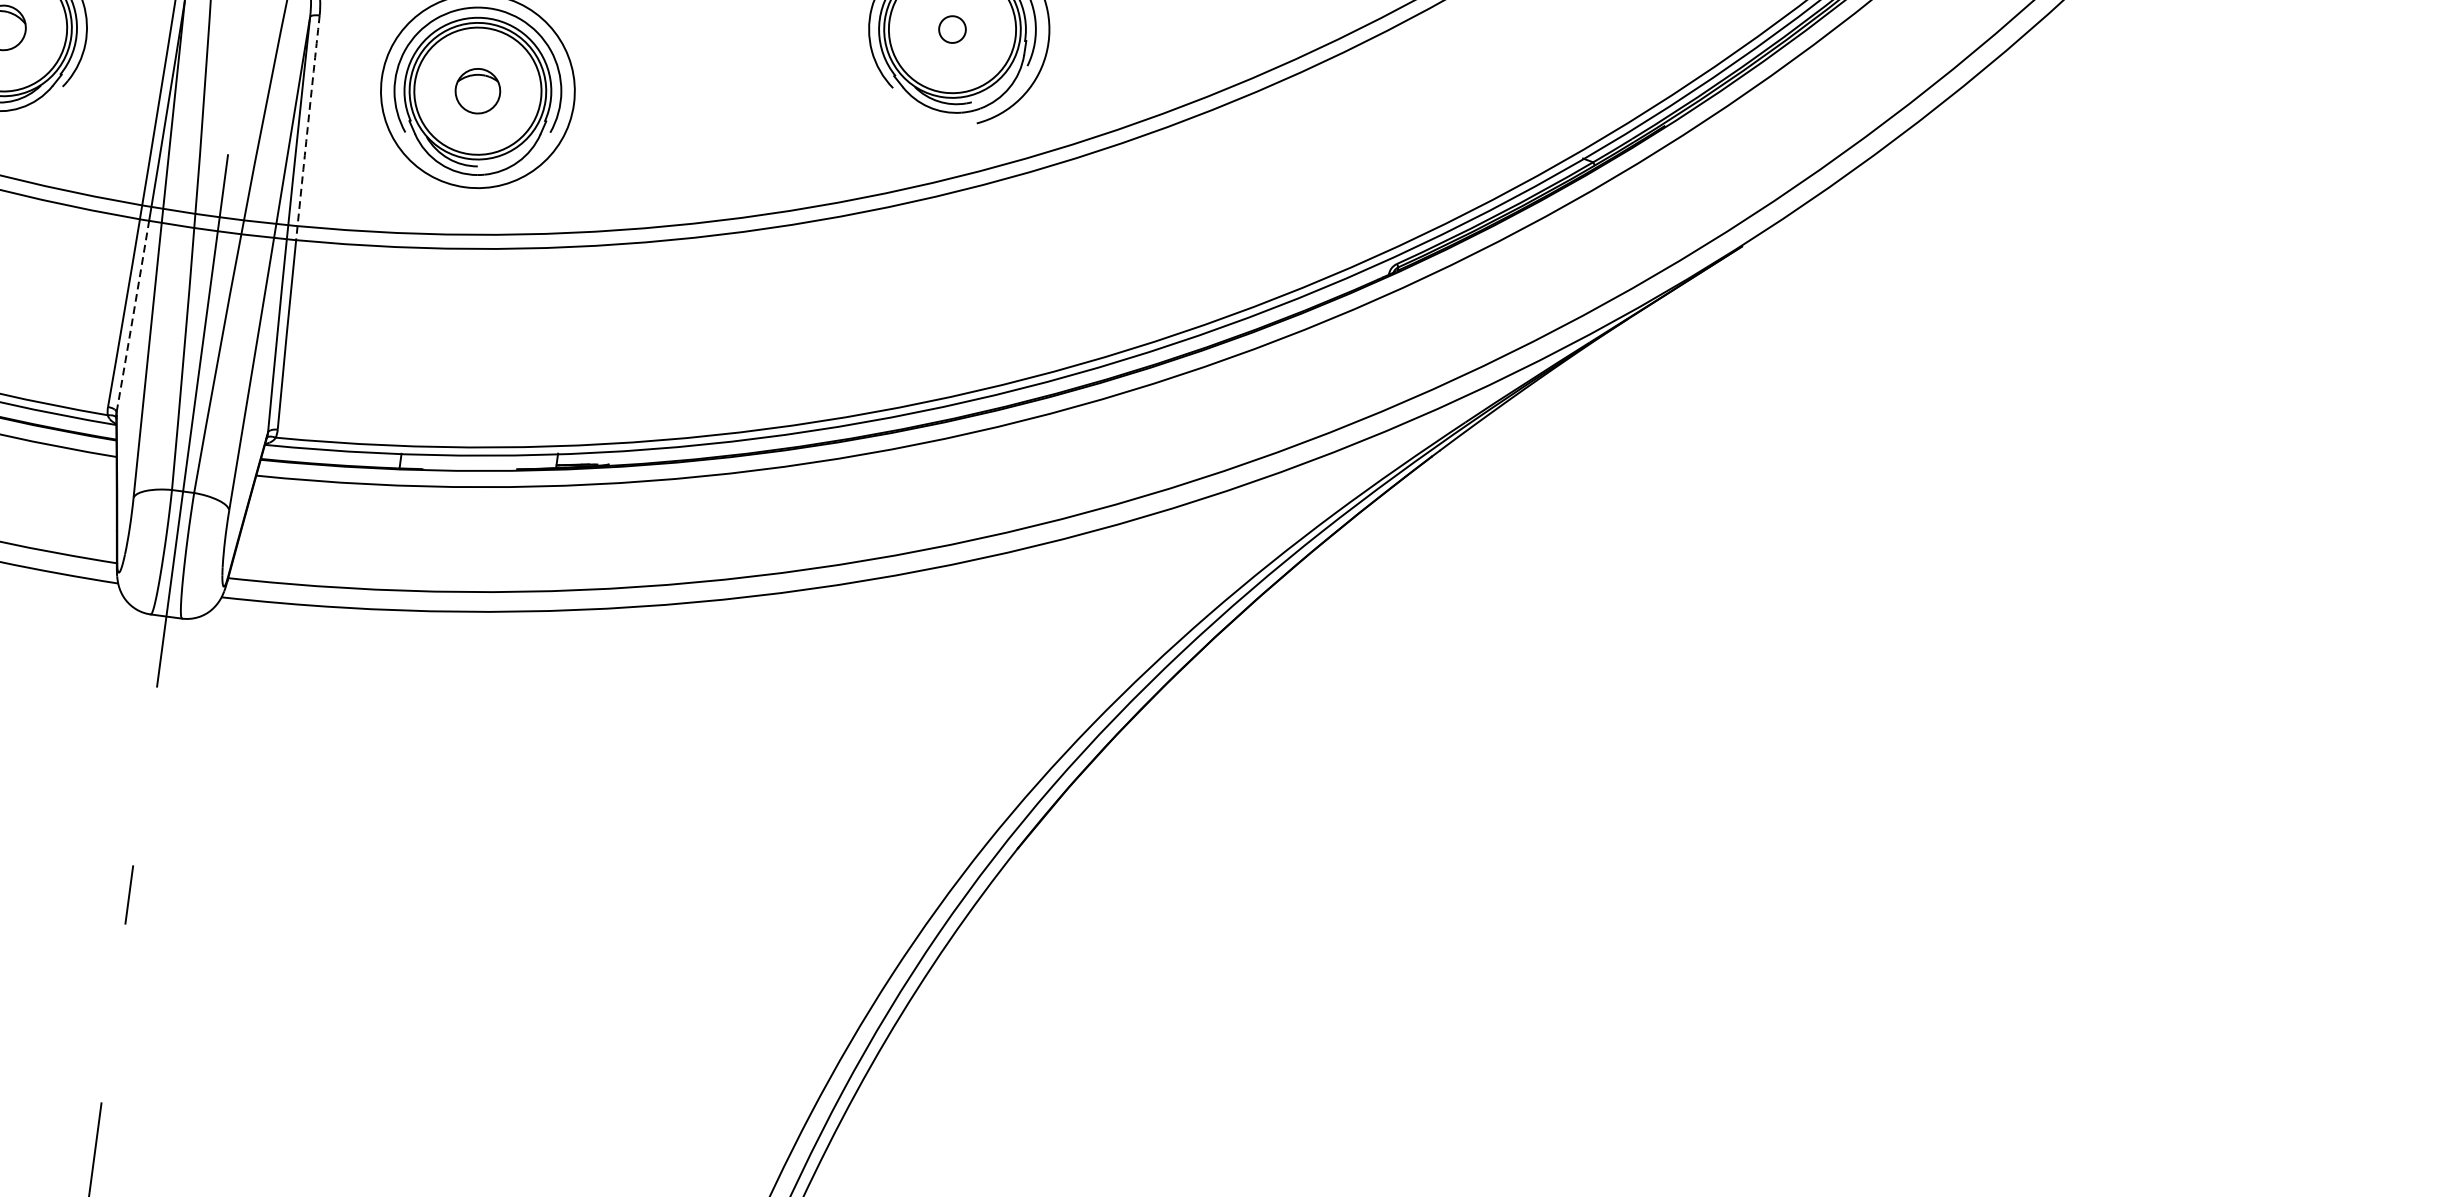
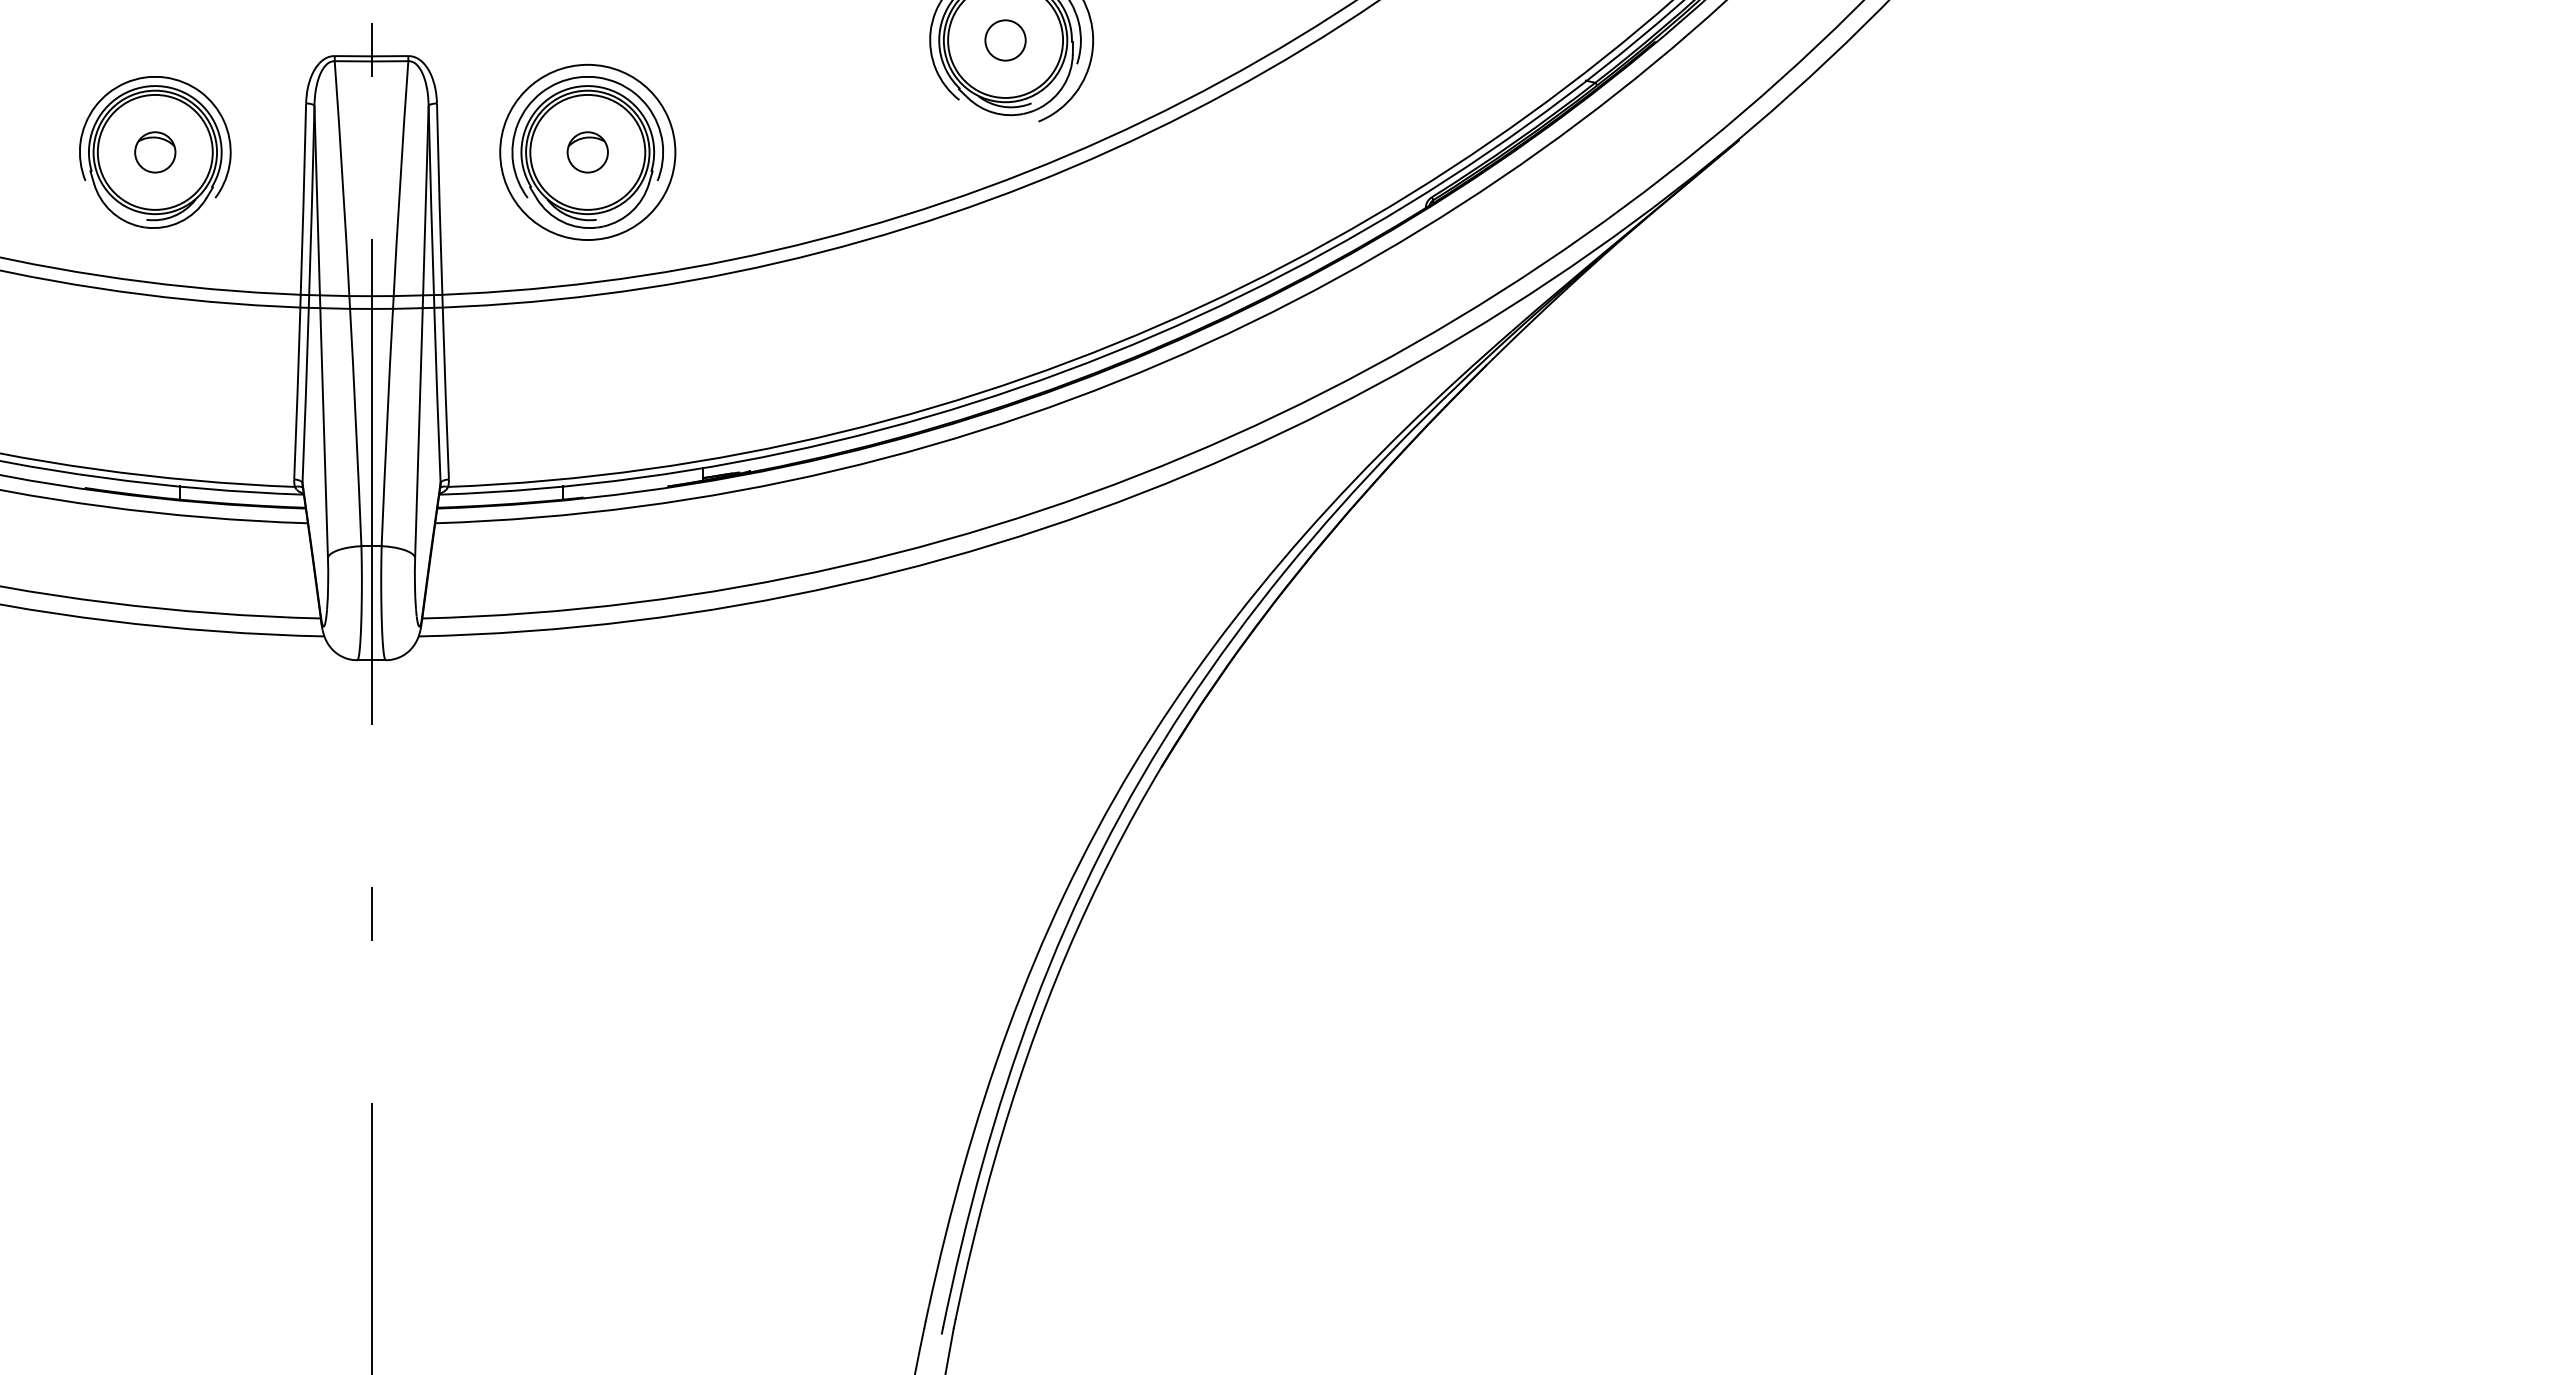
circle: (952, 29) -> (1005, 40), size x1.67
arc: (307, 127) -> (439, 205), dashed -> solid
arc: (132, 316) -> (305, 395), dashed -> solid

